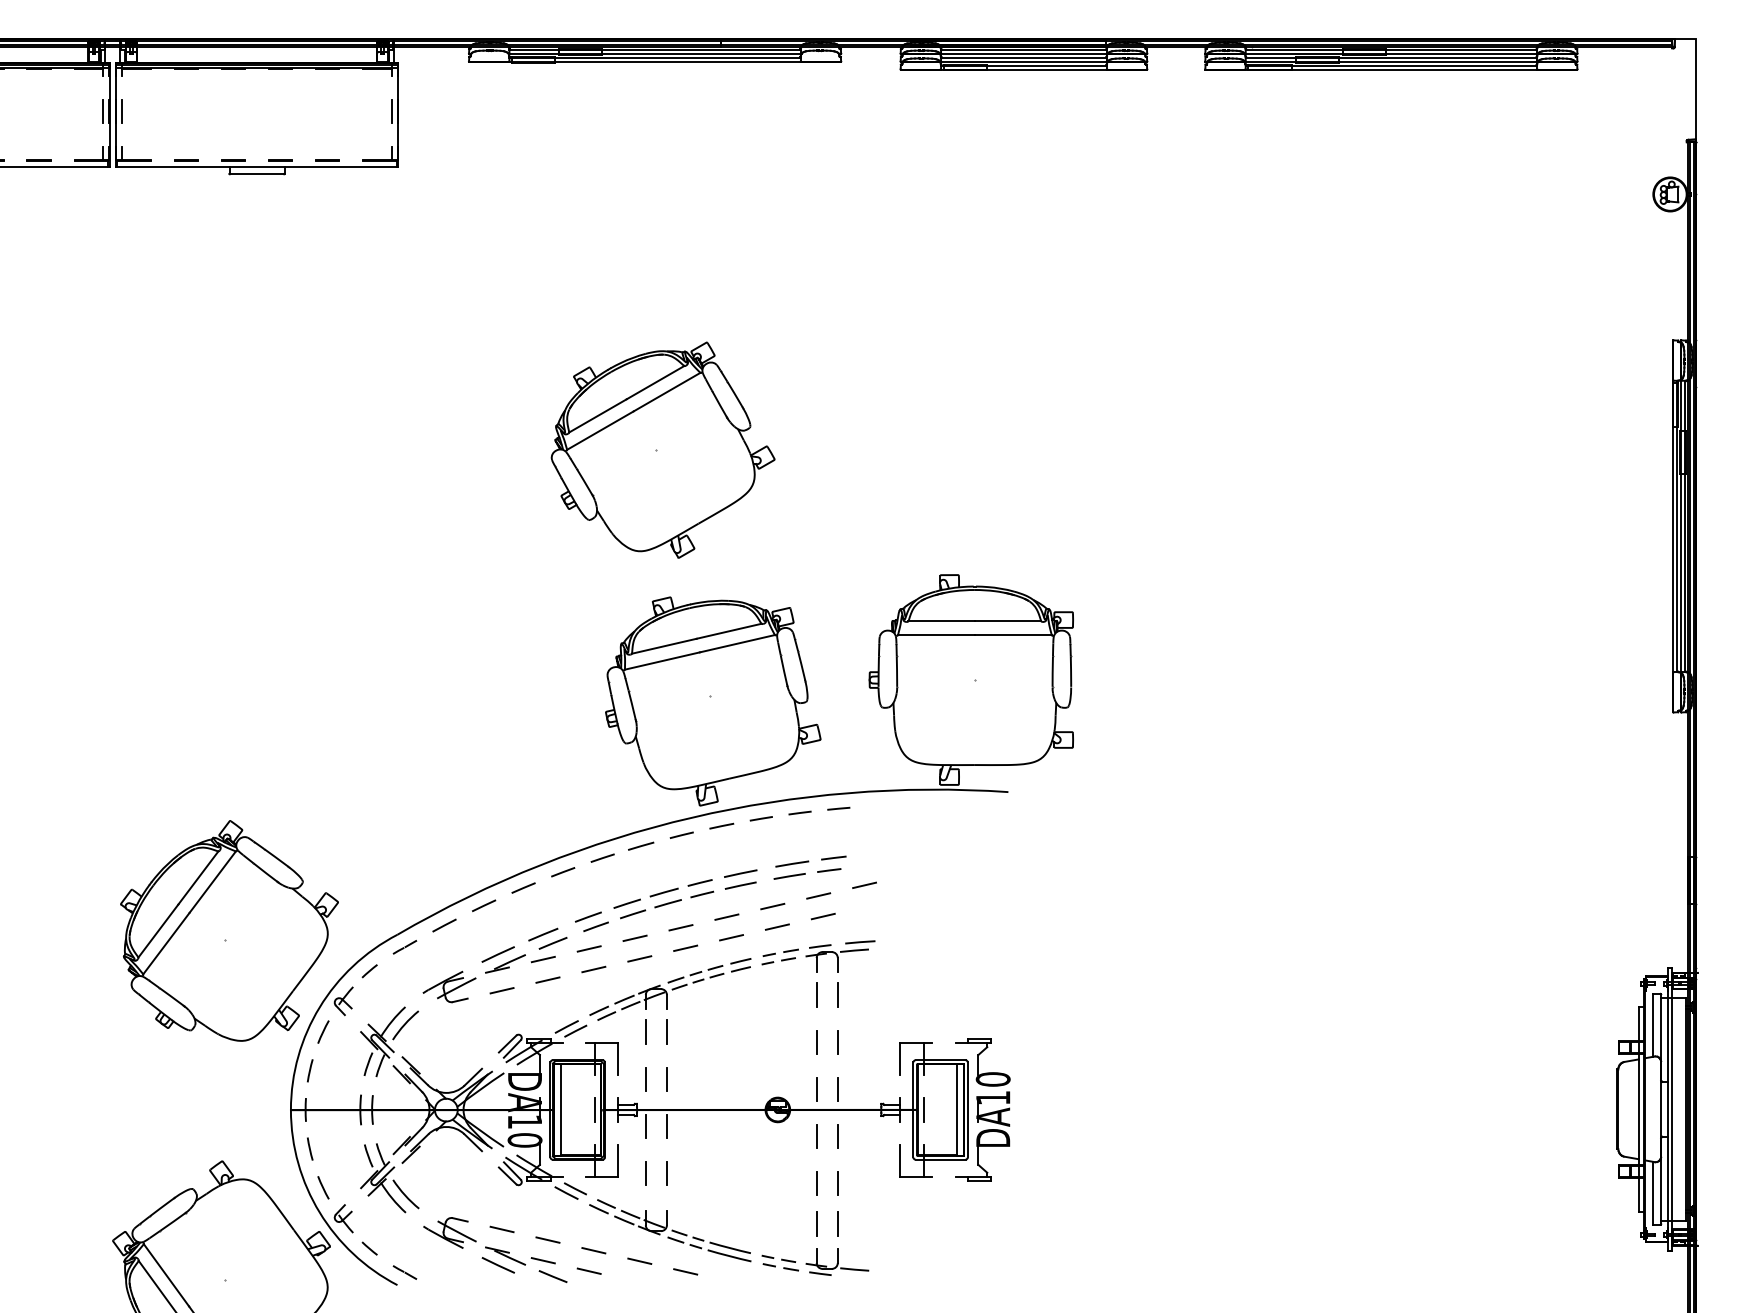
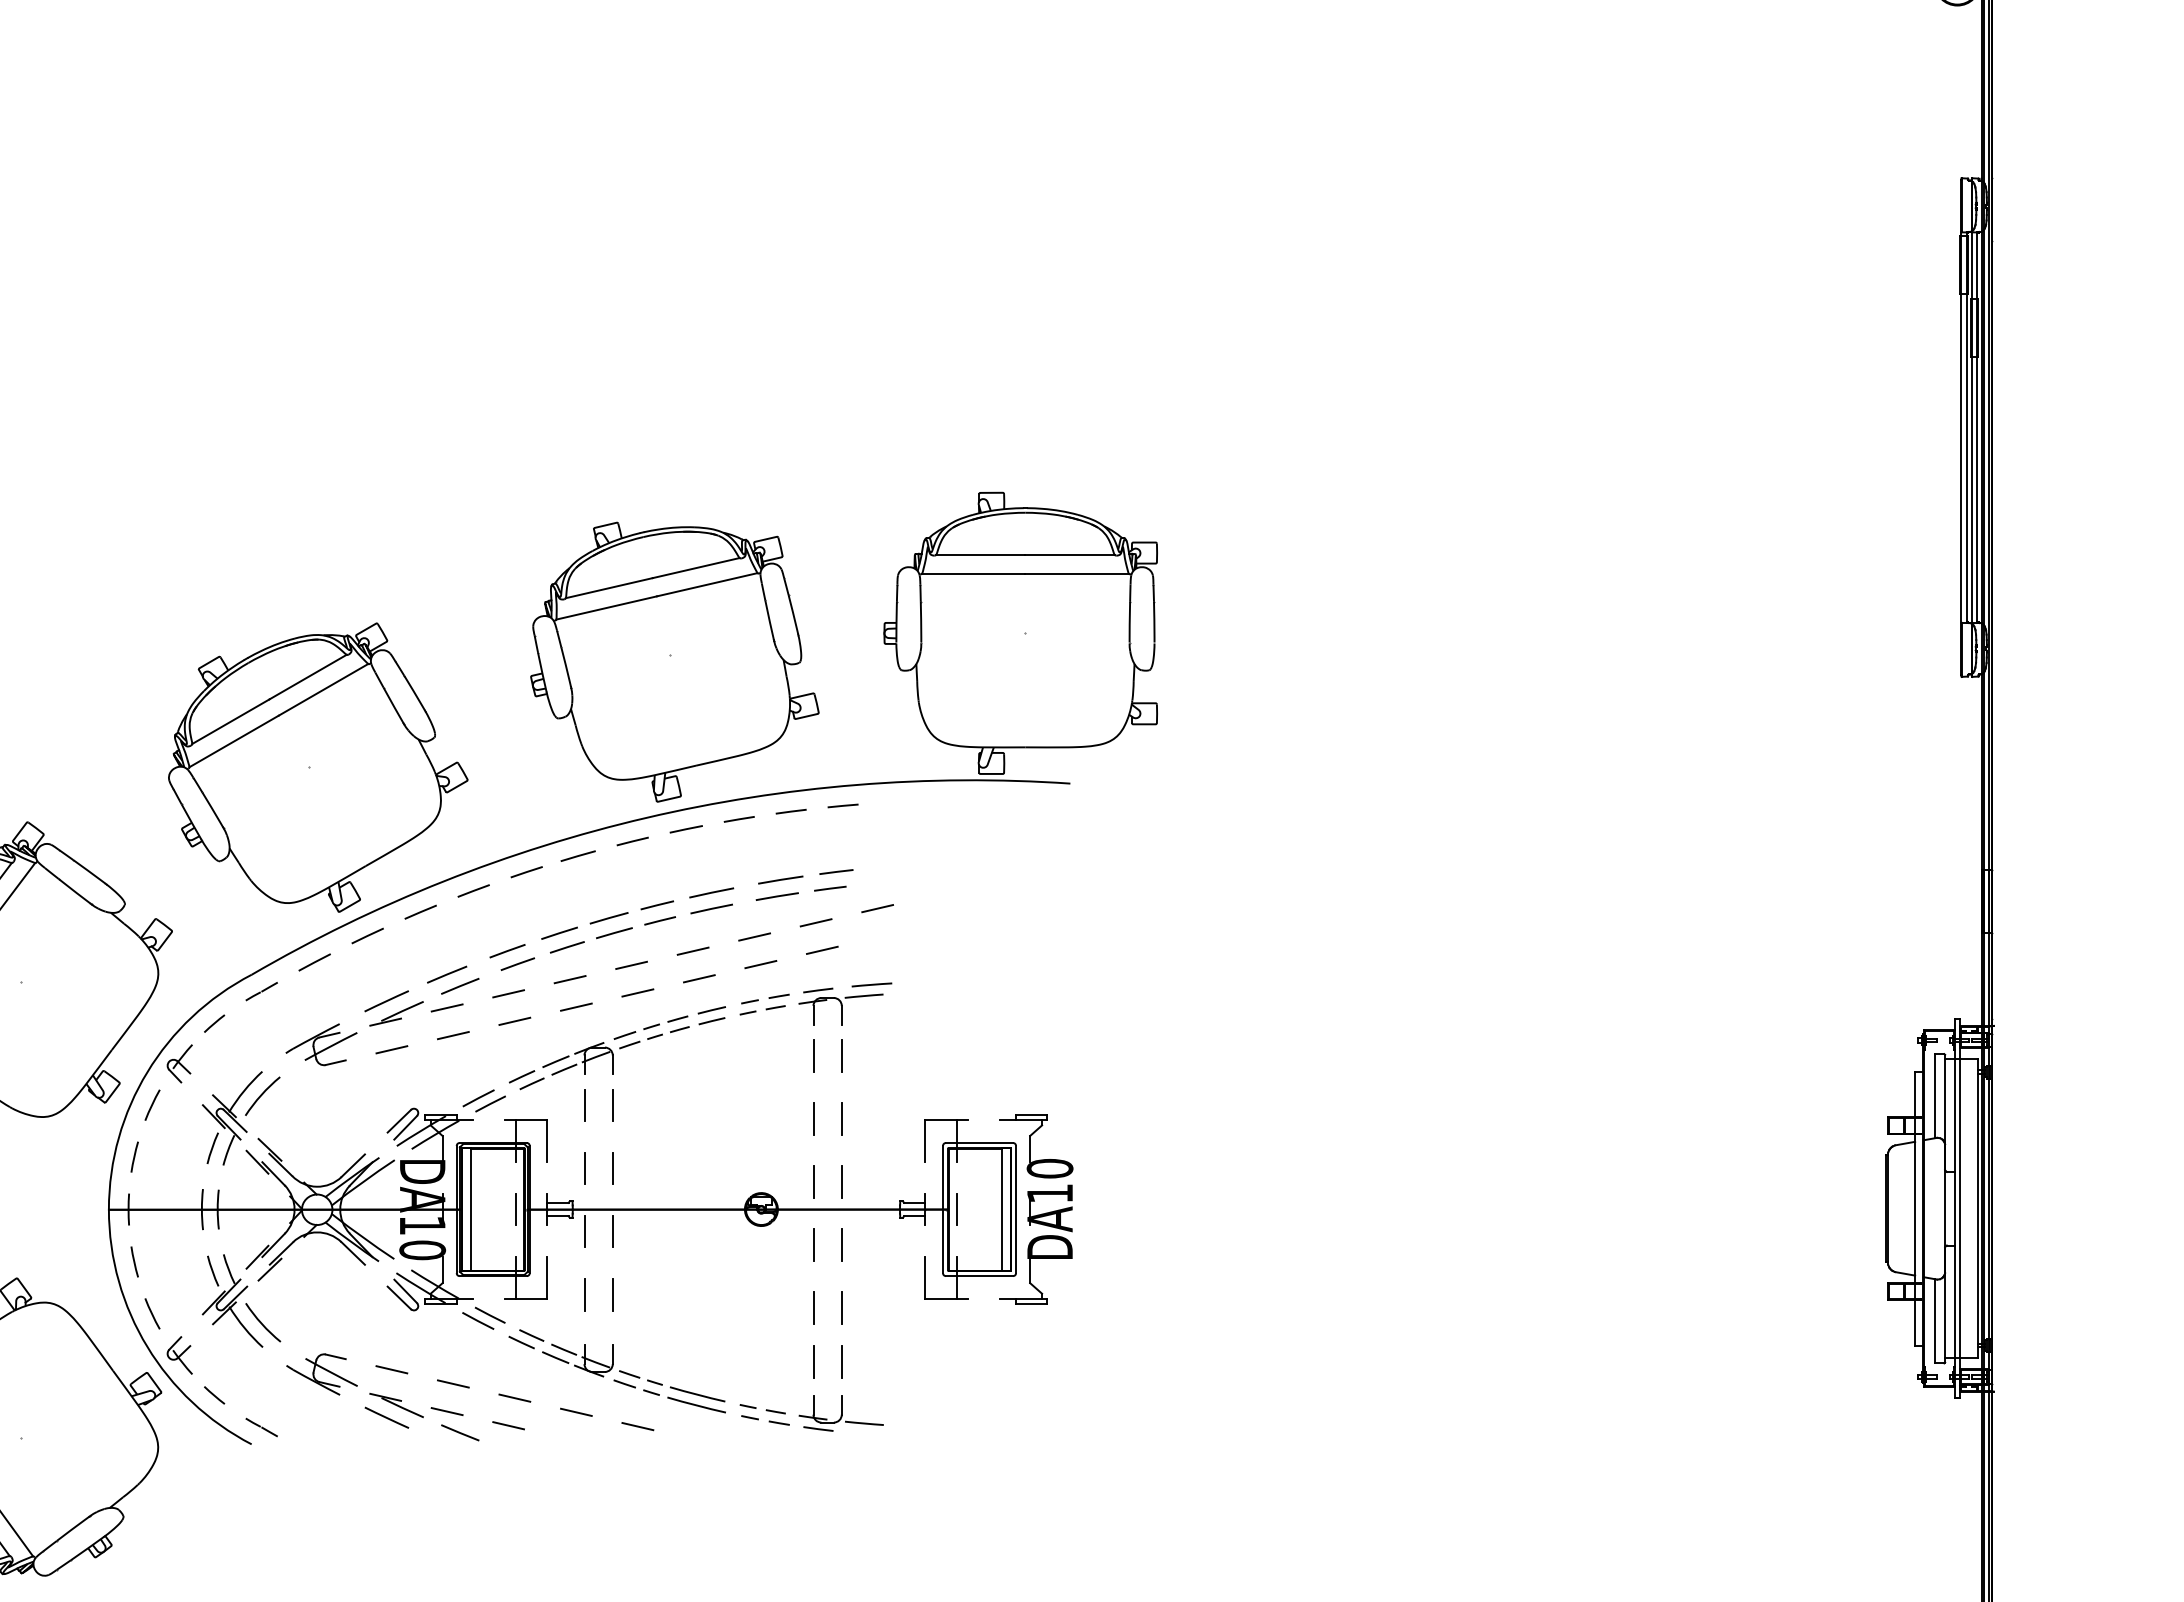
part: (662, 449) -> (317, 766), moved

